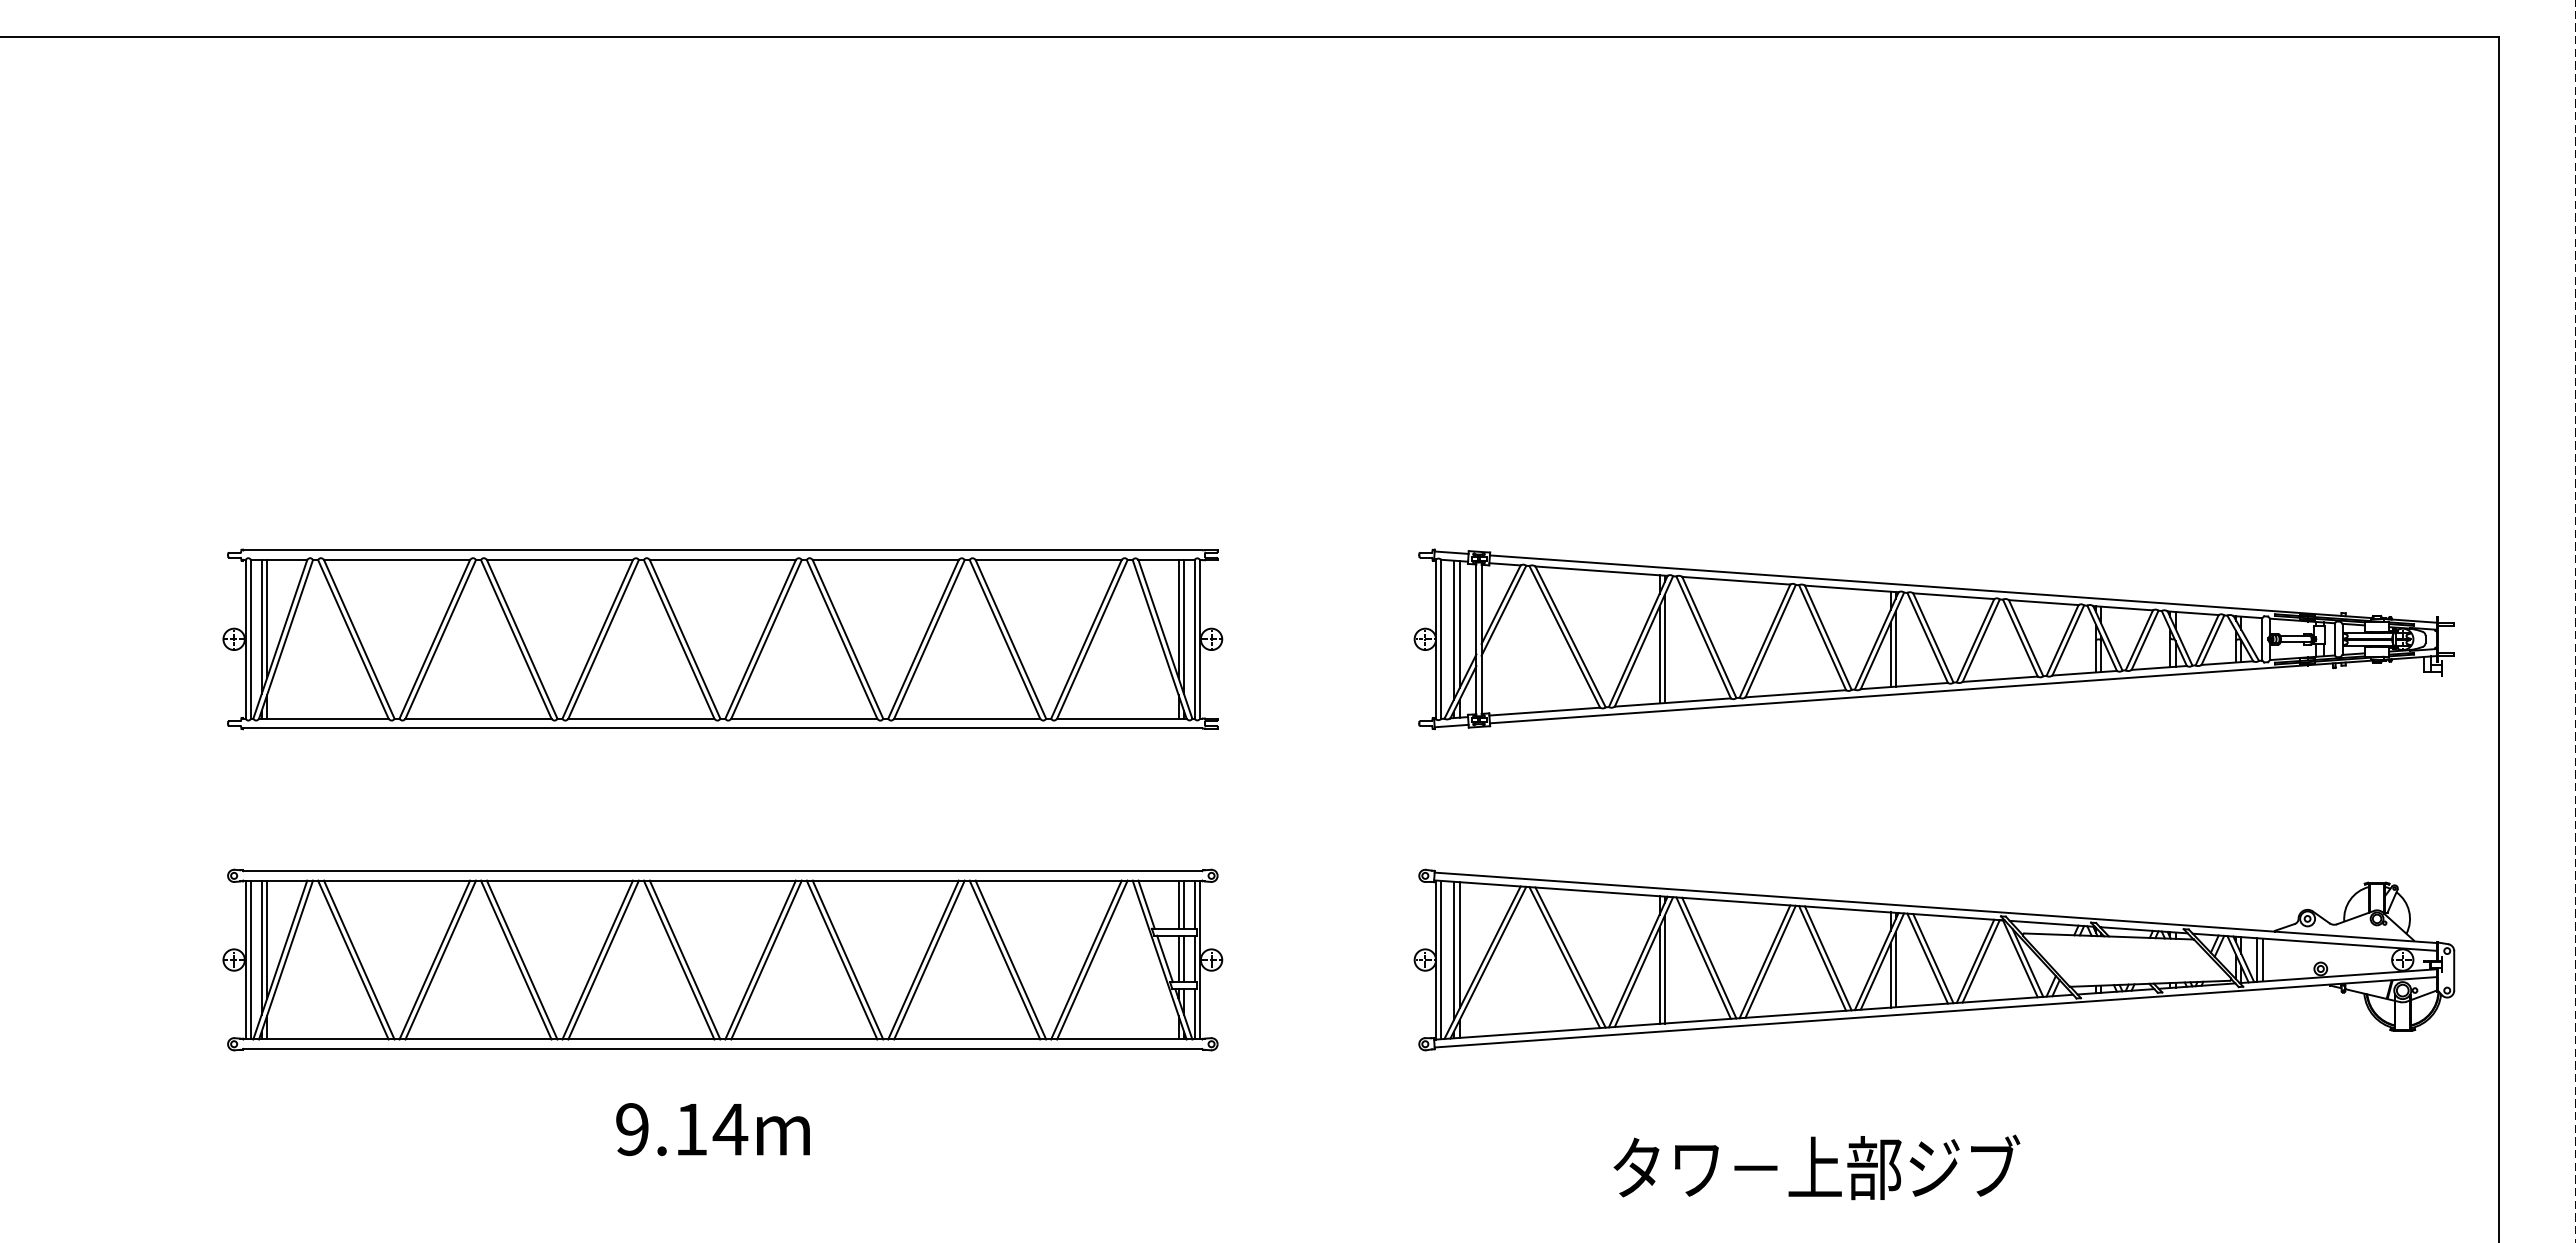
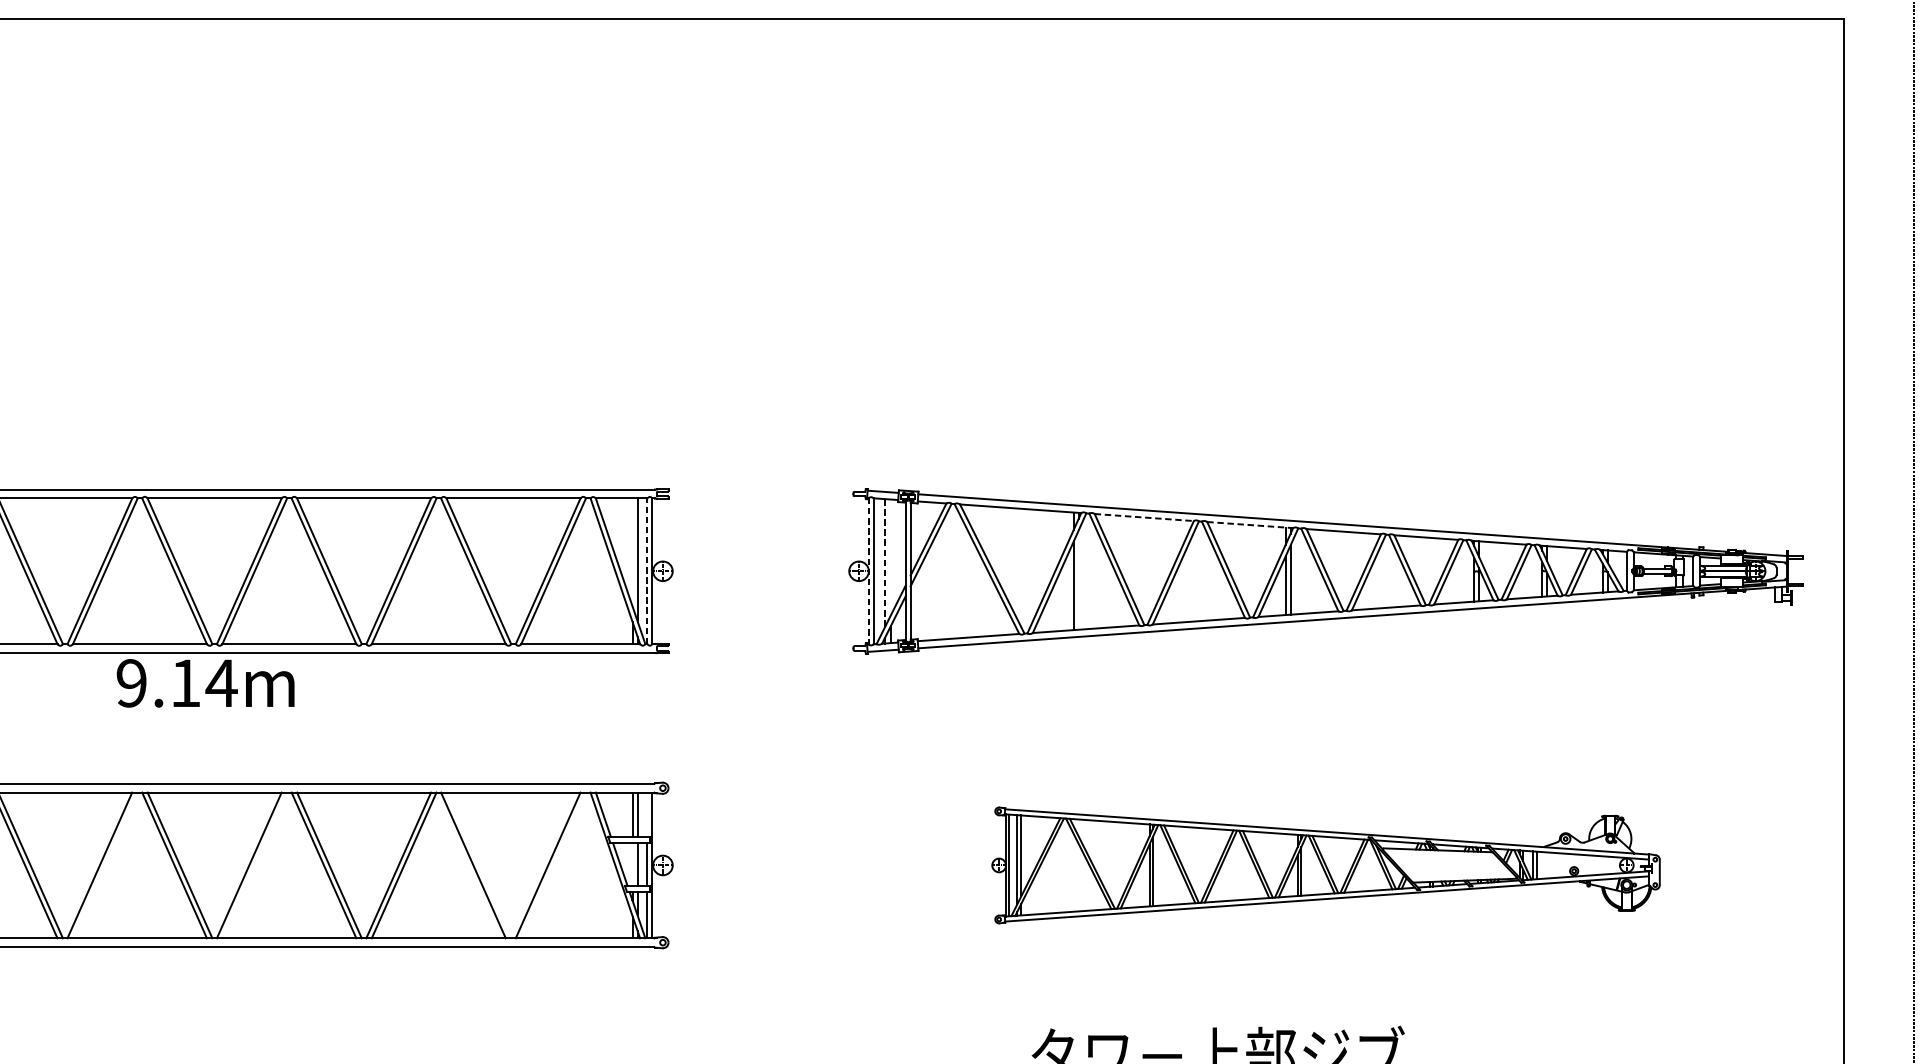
line: (1736, 580) -> (1144, 517), solid -> dashed
line: (1851, 588) -> (1249, 524), solid -> dashed
line: (1178, 618) -> (632, 552), removed
line: (1459, 624) -> (890, 557), removed
line: (1453, 630) -> (884, 563), solid -> dashed
line: (1194, 638) -> (647, 570), solid -> dashed
line: (1436, 639) -> (869, 571), solid -> dashed
line: (1664, 649) -> (1078, 580), removed
line: (1194, 904) -> (647, 814), removed
line: (1178, 958) -> (632, 864), removed
line: (603, 959) -> (105, 864), removed
line: (766, 959) -> (254, 864), removed
line: (1010, 959) -> (478, 864), removed
line: (1092, 959) -> (553, 864), removed
part: (1934, 959) -> (1326, 864), size x0.7
text: (712, 1129) -> (205, 683), moved

